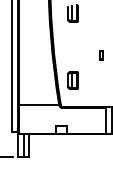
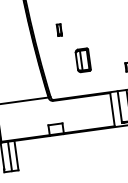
part: (101, 55) -> (59, 30), moved
part: (72, 80) -> (82, 60), moved

